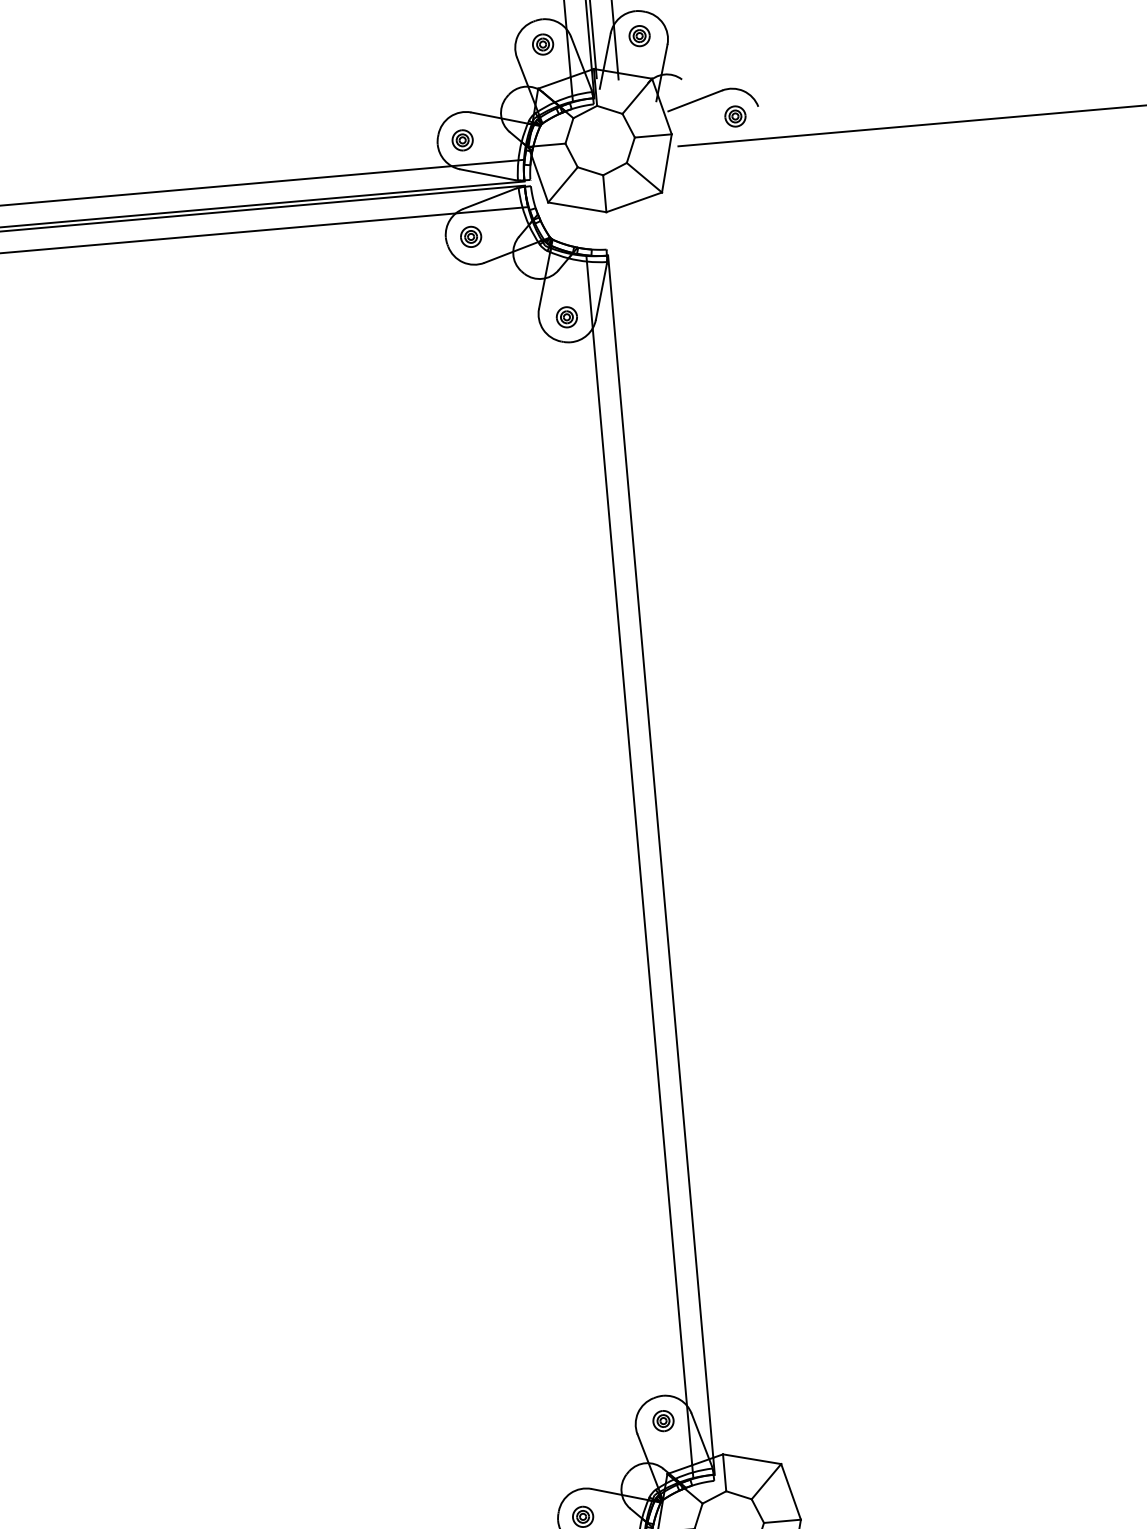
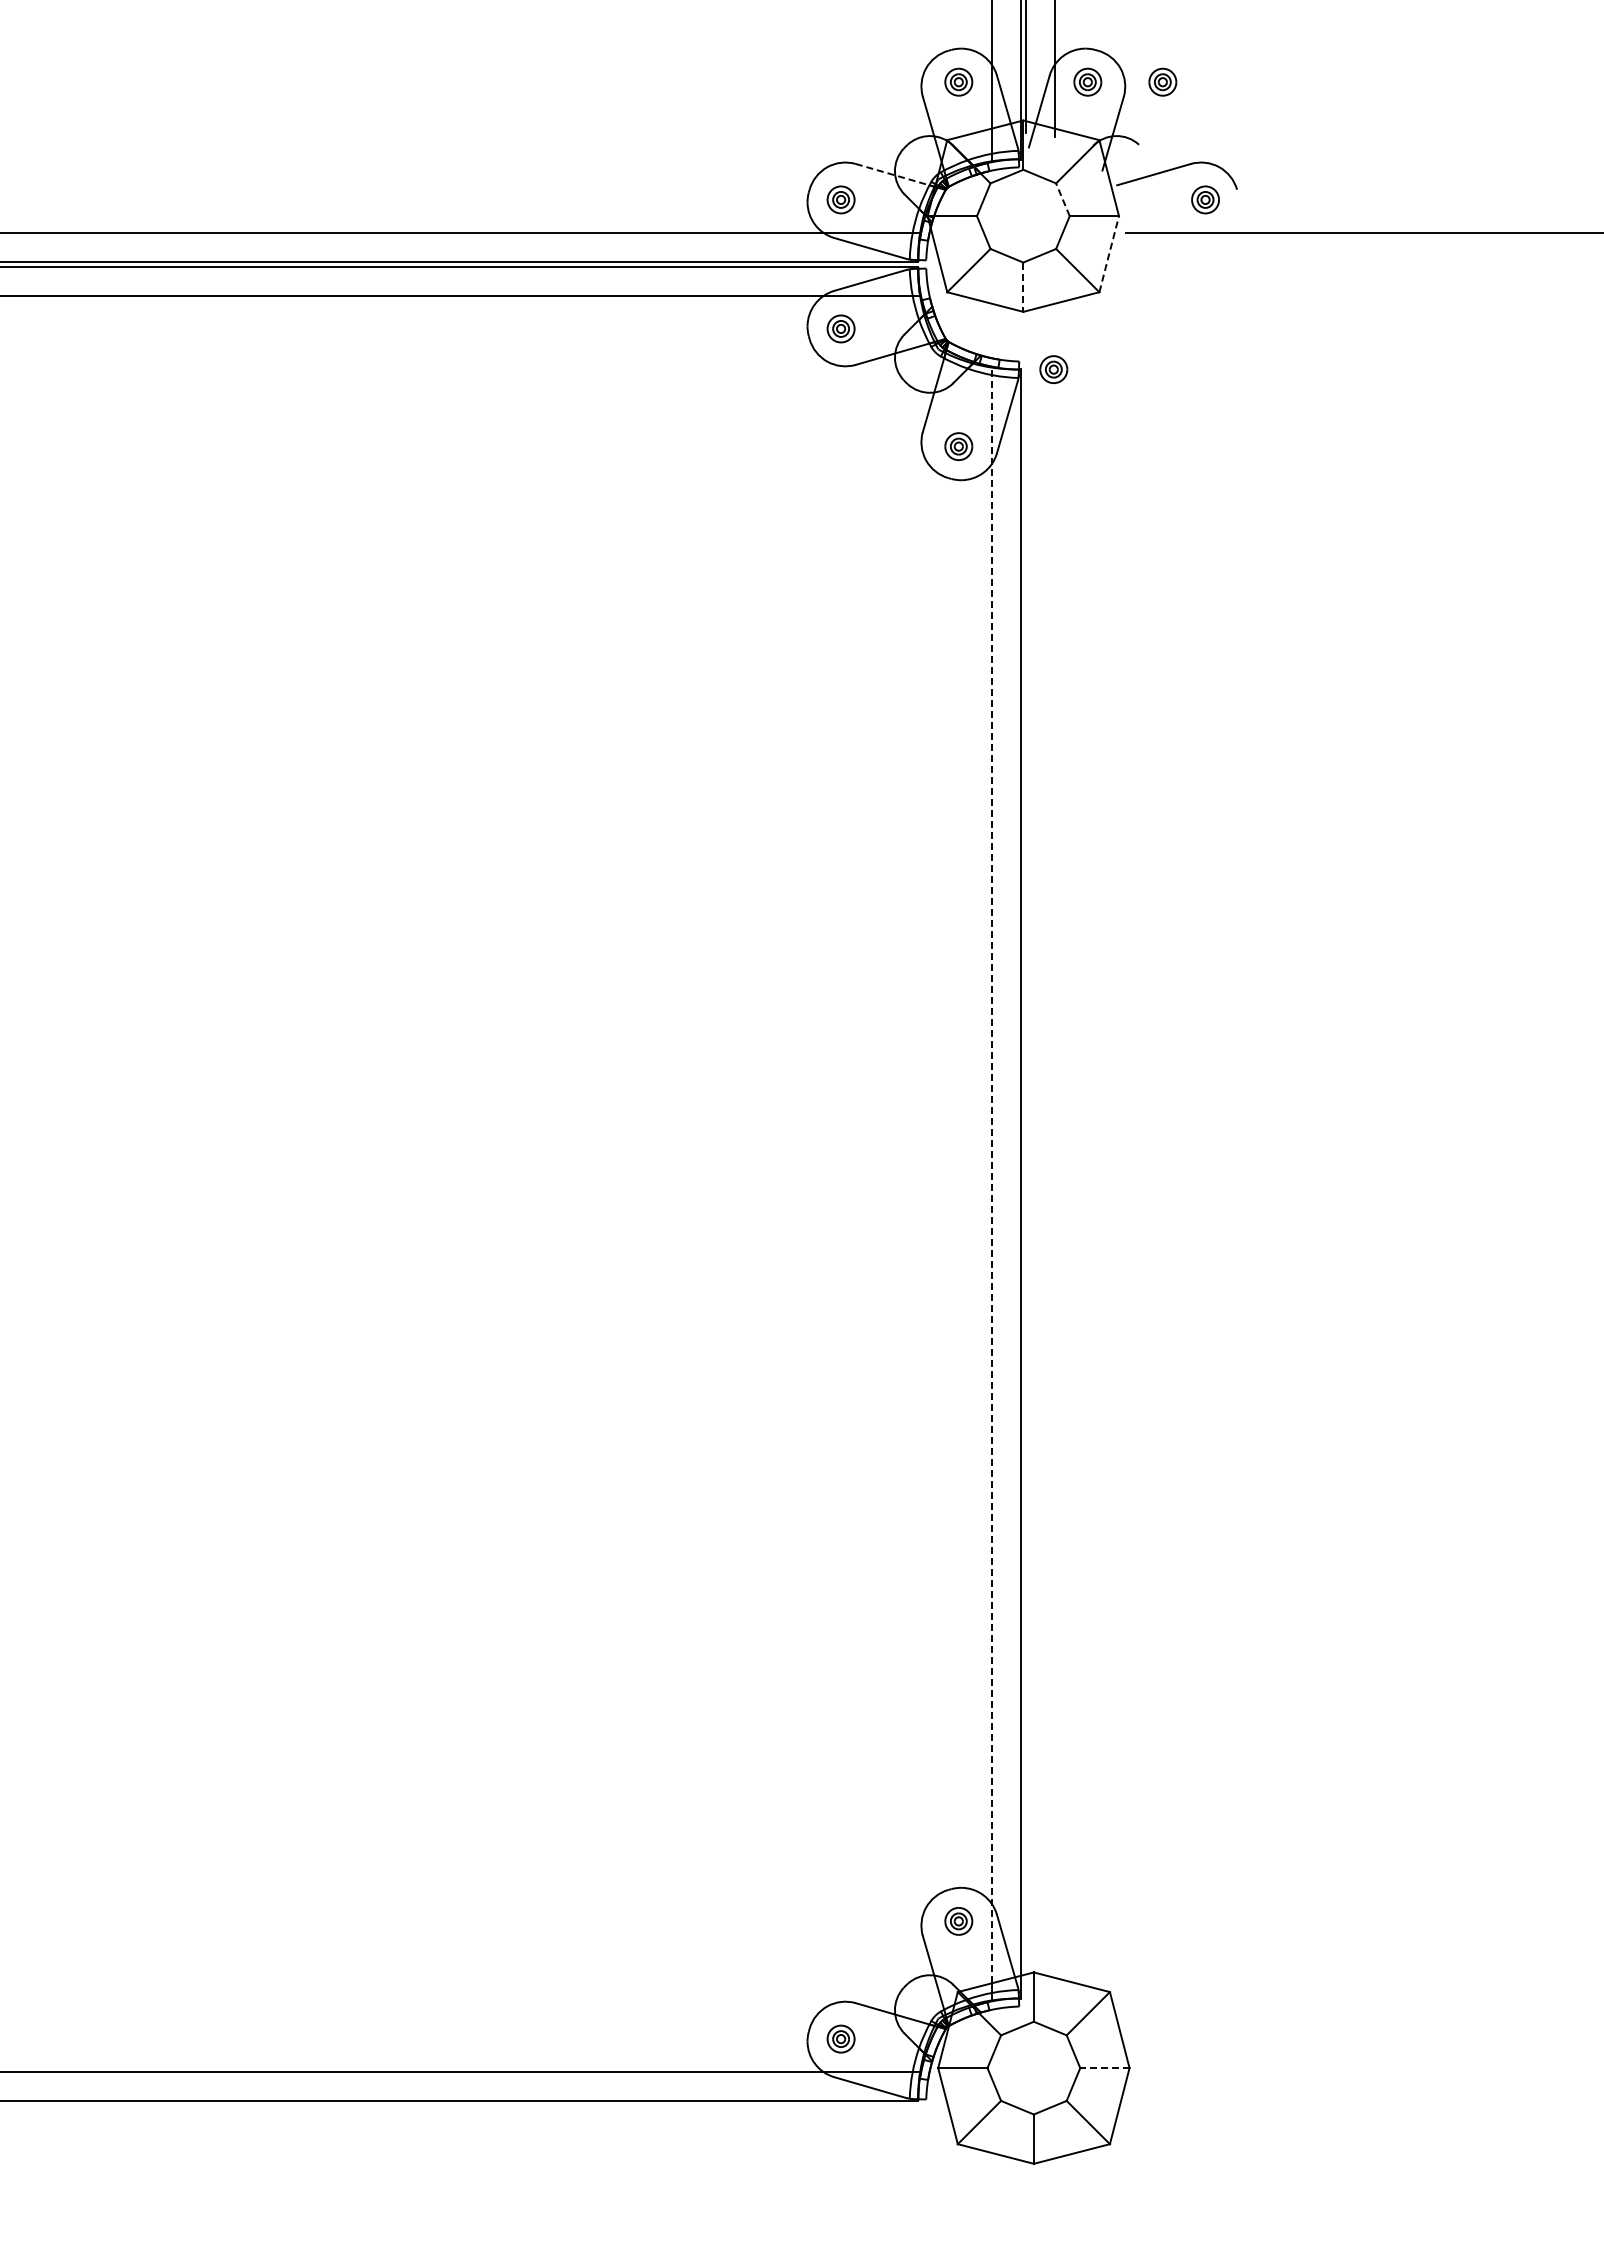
part: (695, 30) -> (1162, 81), added
line: (500, 117) -> (893, 174), solid -> dashed
line: (628, 125) -> (1062, 199), solid -> dashed
line: (667, 162) -> (1109, 253), solid -> dashed
line: (604, 193) -> (1023, 287), solid -> dashed
part: (632, 253) -> (1053, 369), added
line: (639, 860) -> (991, 1175), solid -> dashed
line: (782, 1521) -> (1104, 2068), solid -> dashed

